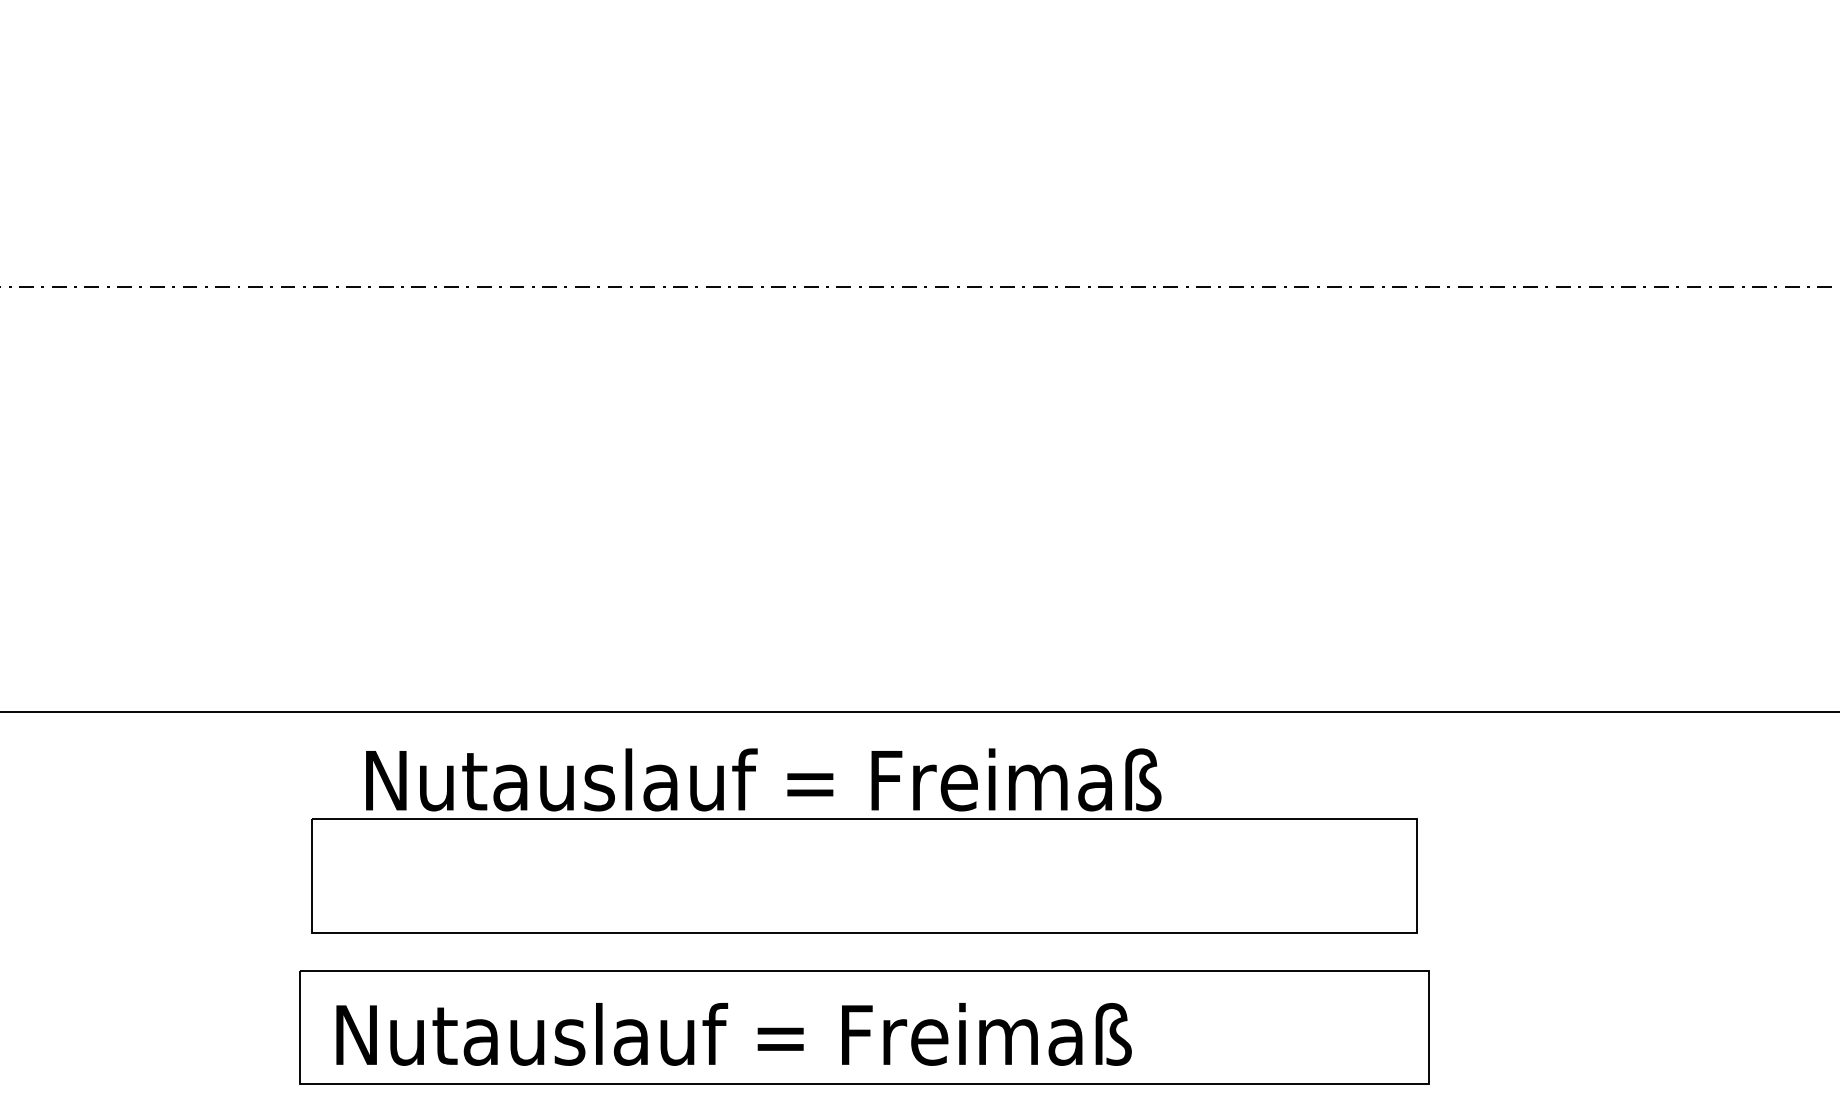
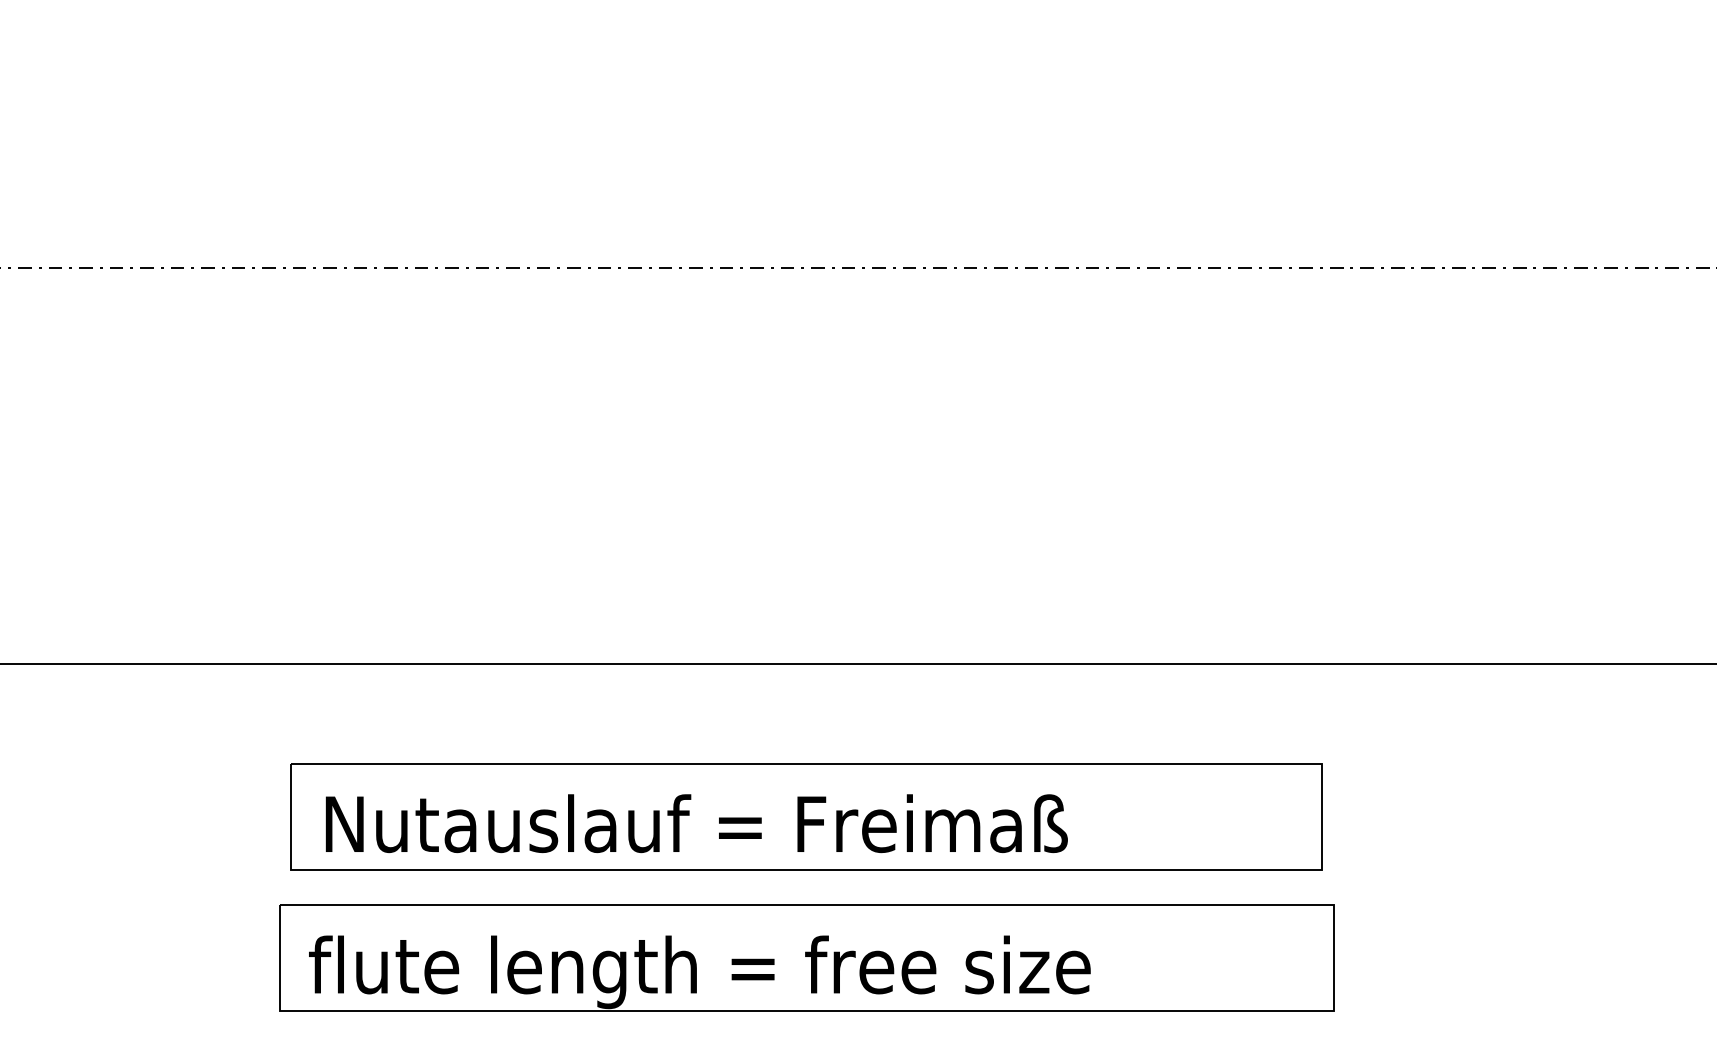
text: (763, 779) -> (696, 823), moved
text: (749, 1041) -> (699, 971), Nutauslauf = Freimaß -> flute length = free size

